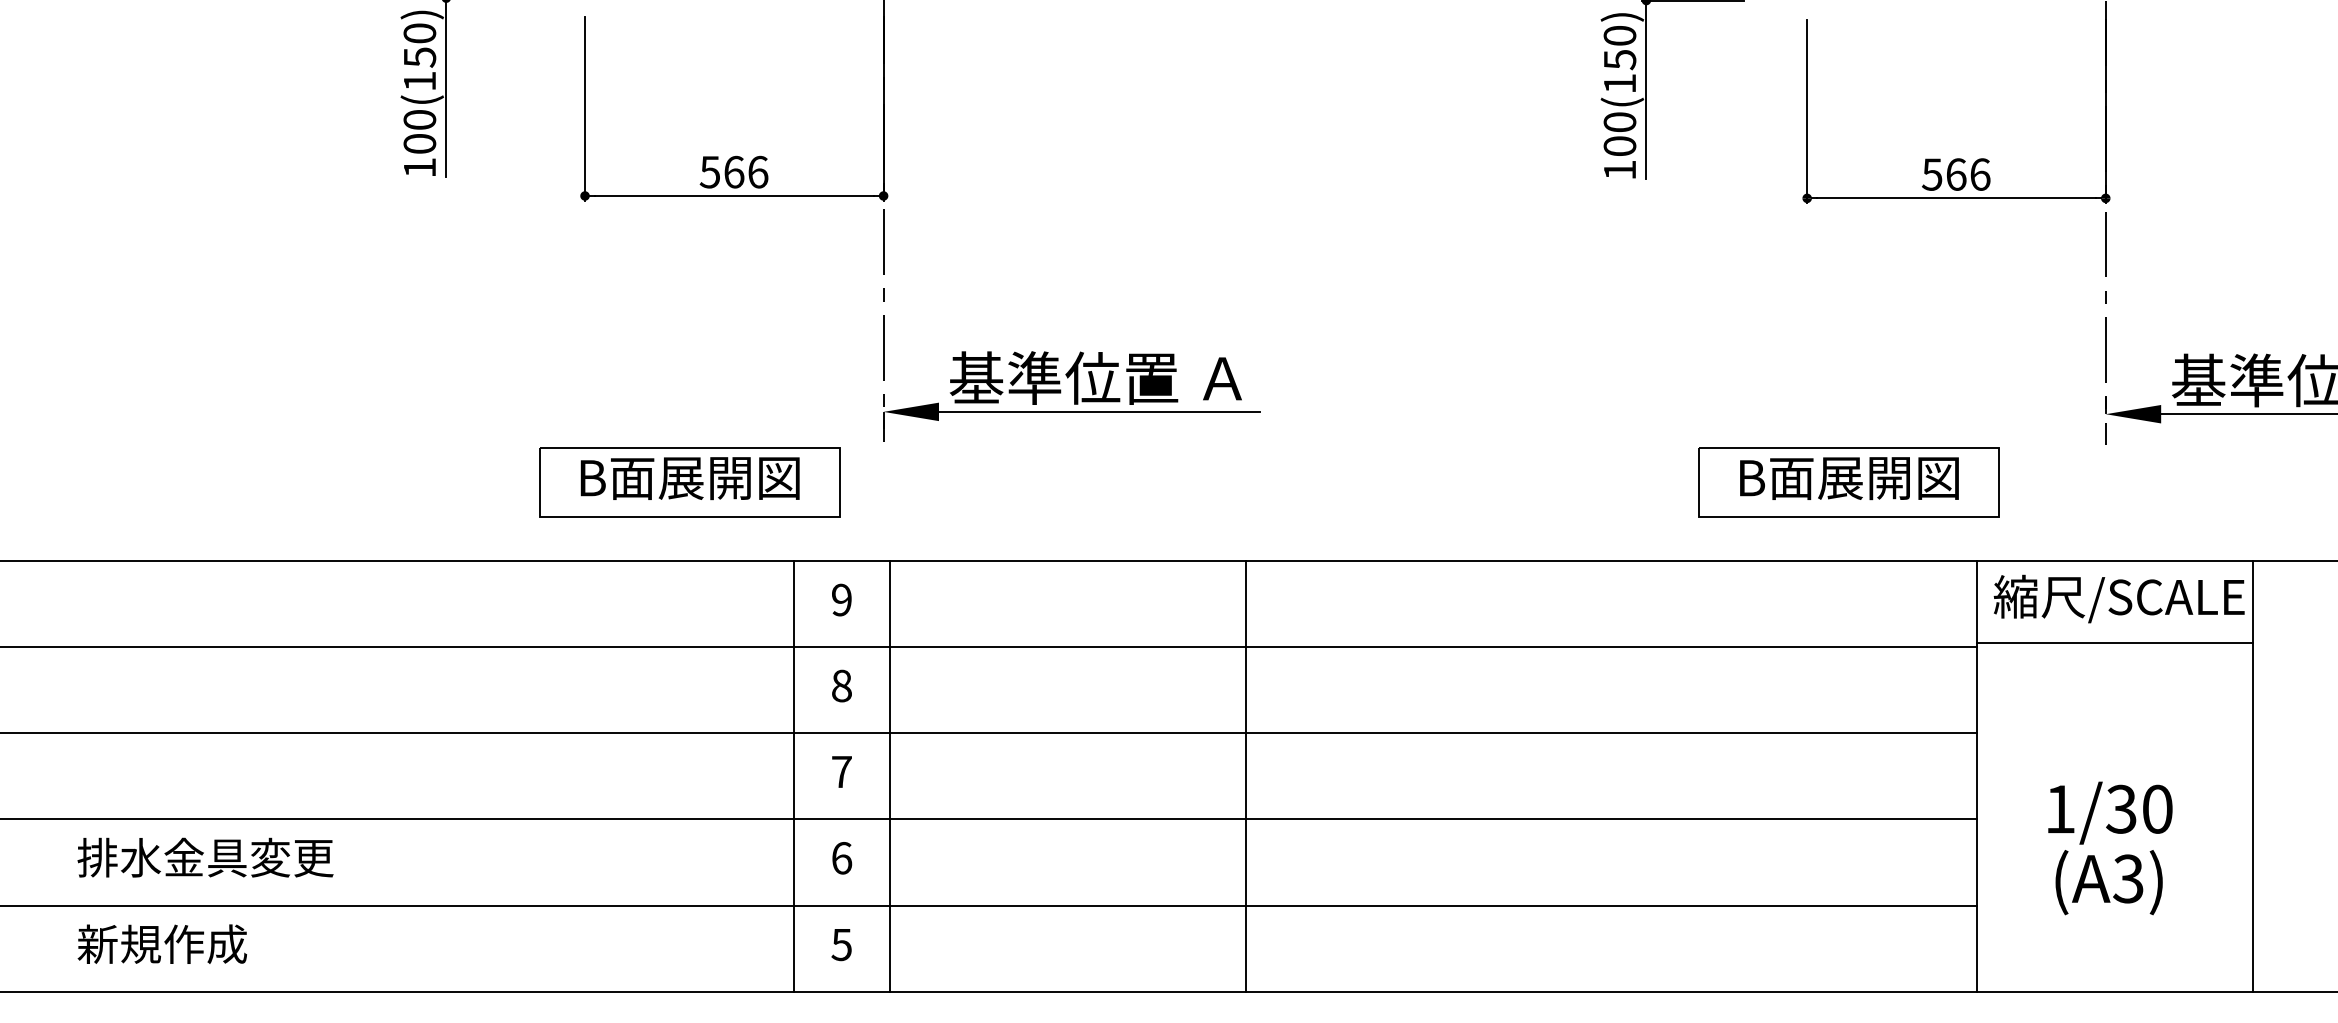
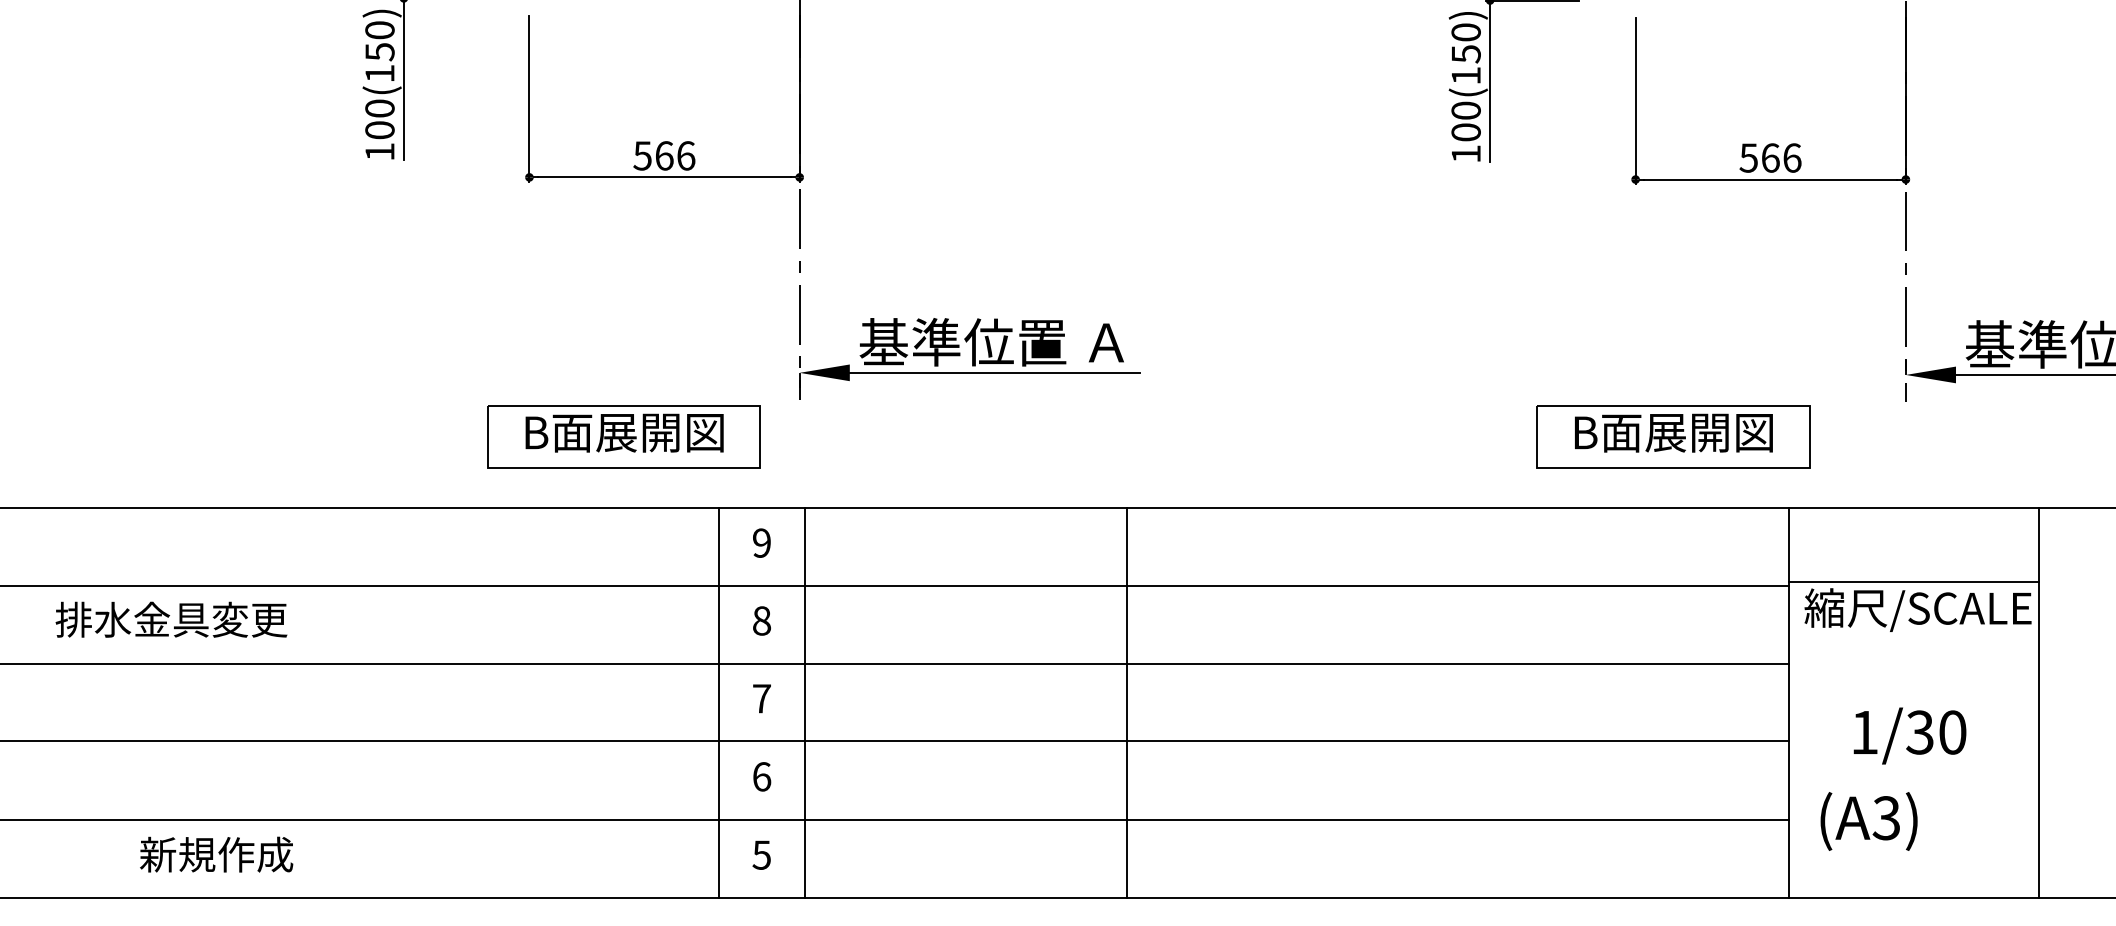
text: (2118, 598) -> (1917, 609), moved
text: (205, 857) -> (171, 619), moved
text: (2108, 882) -> (1868, 821), moved
text: (161, 943) -> (215, 854), moved

